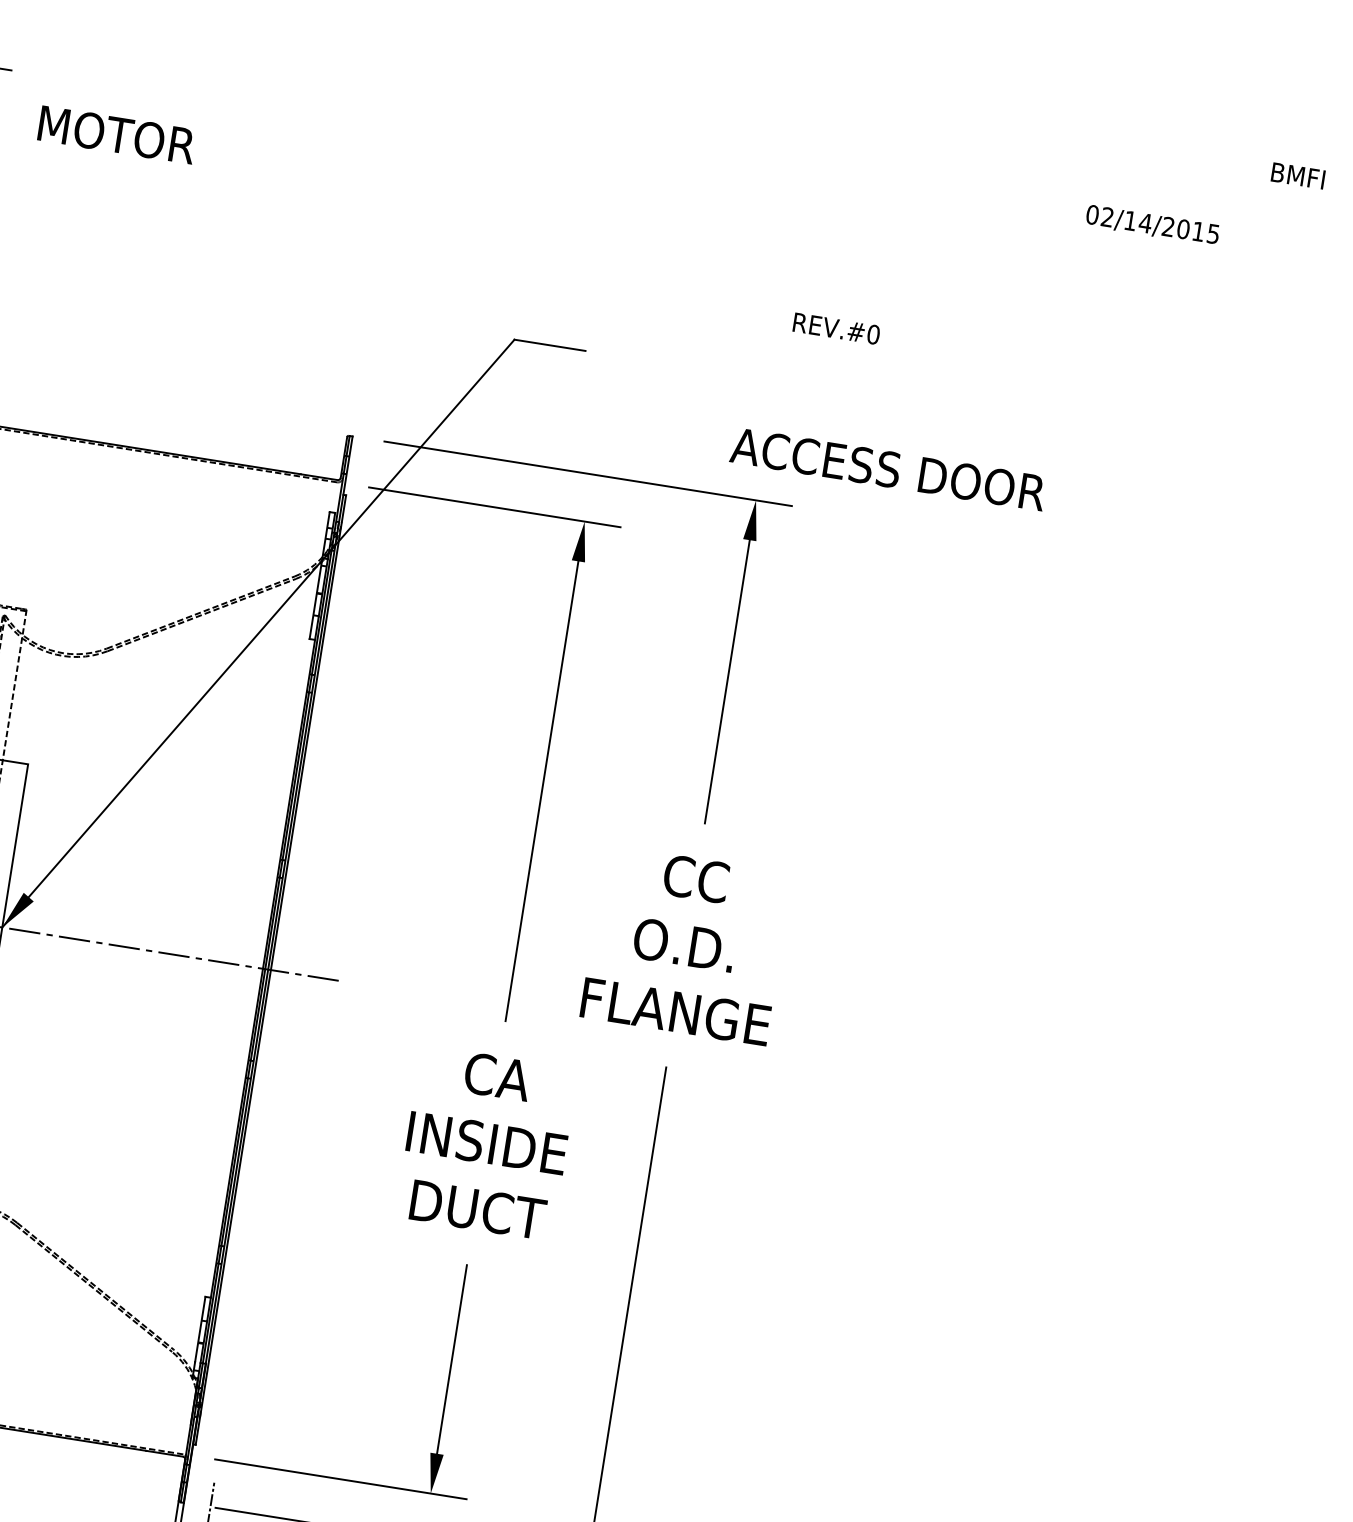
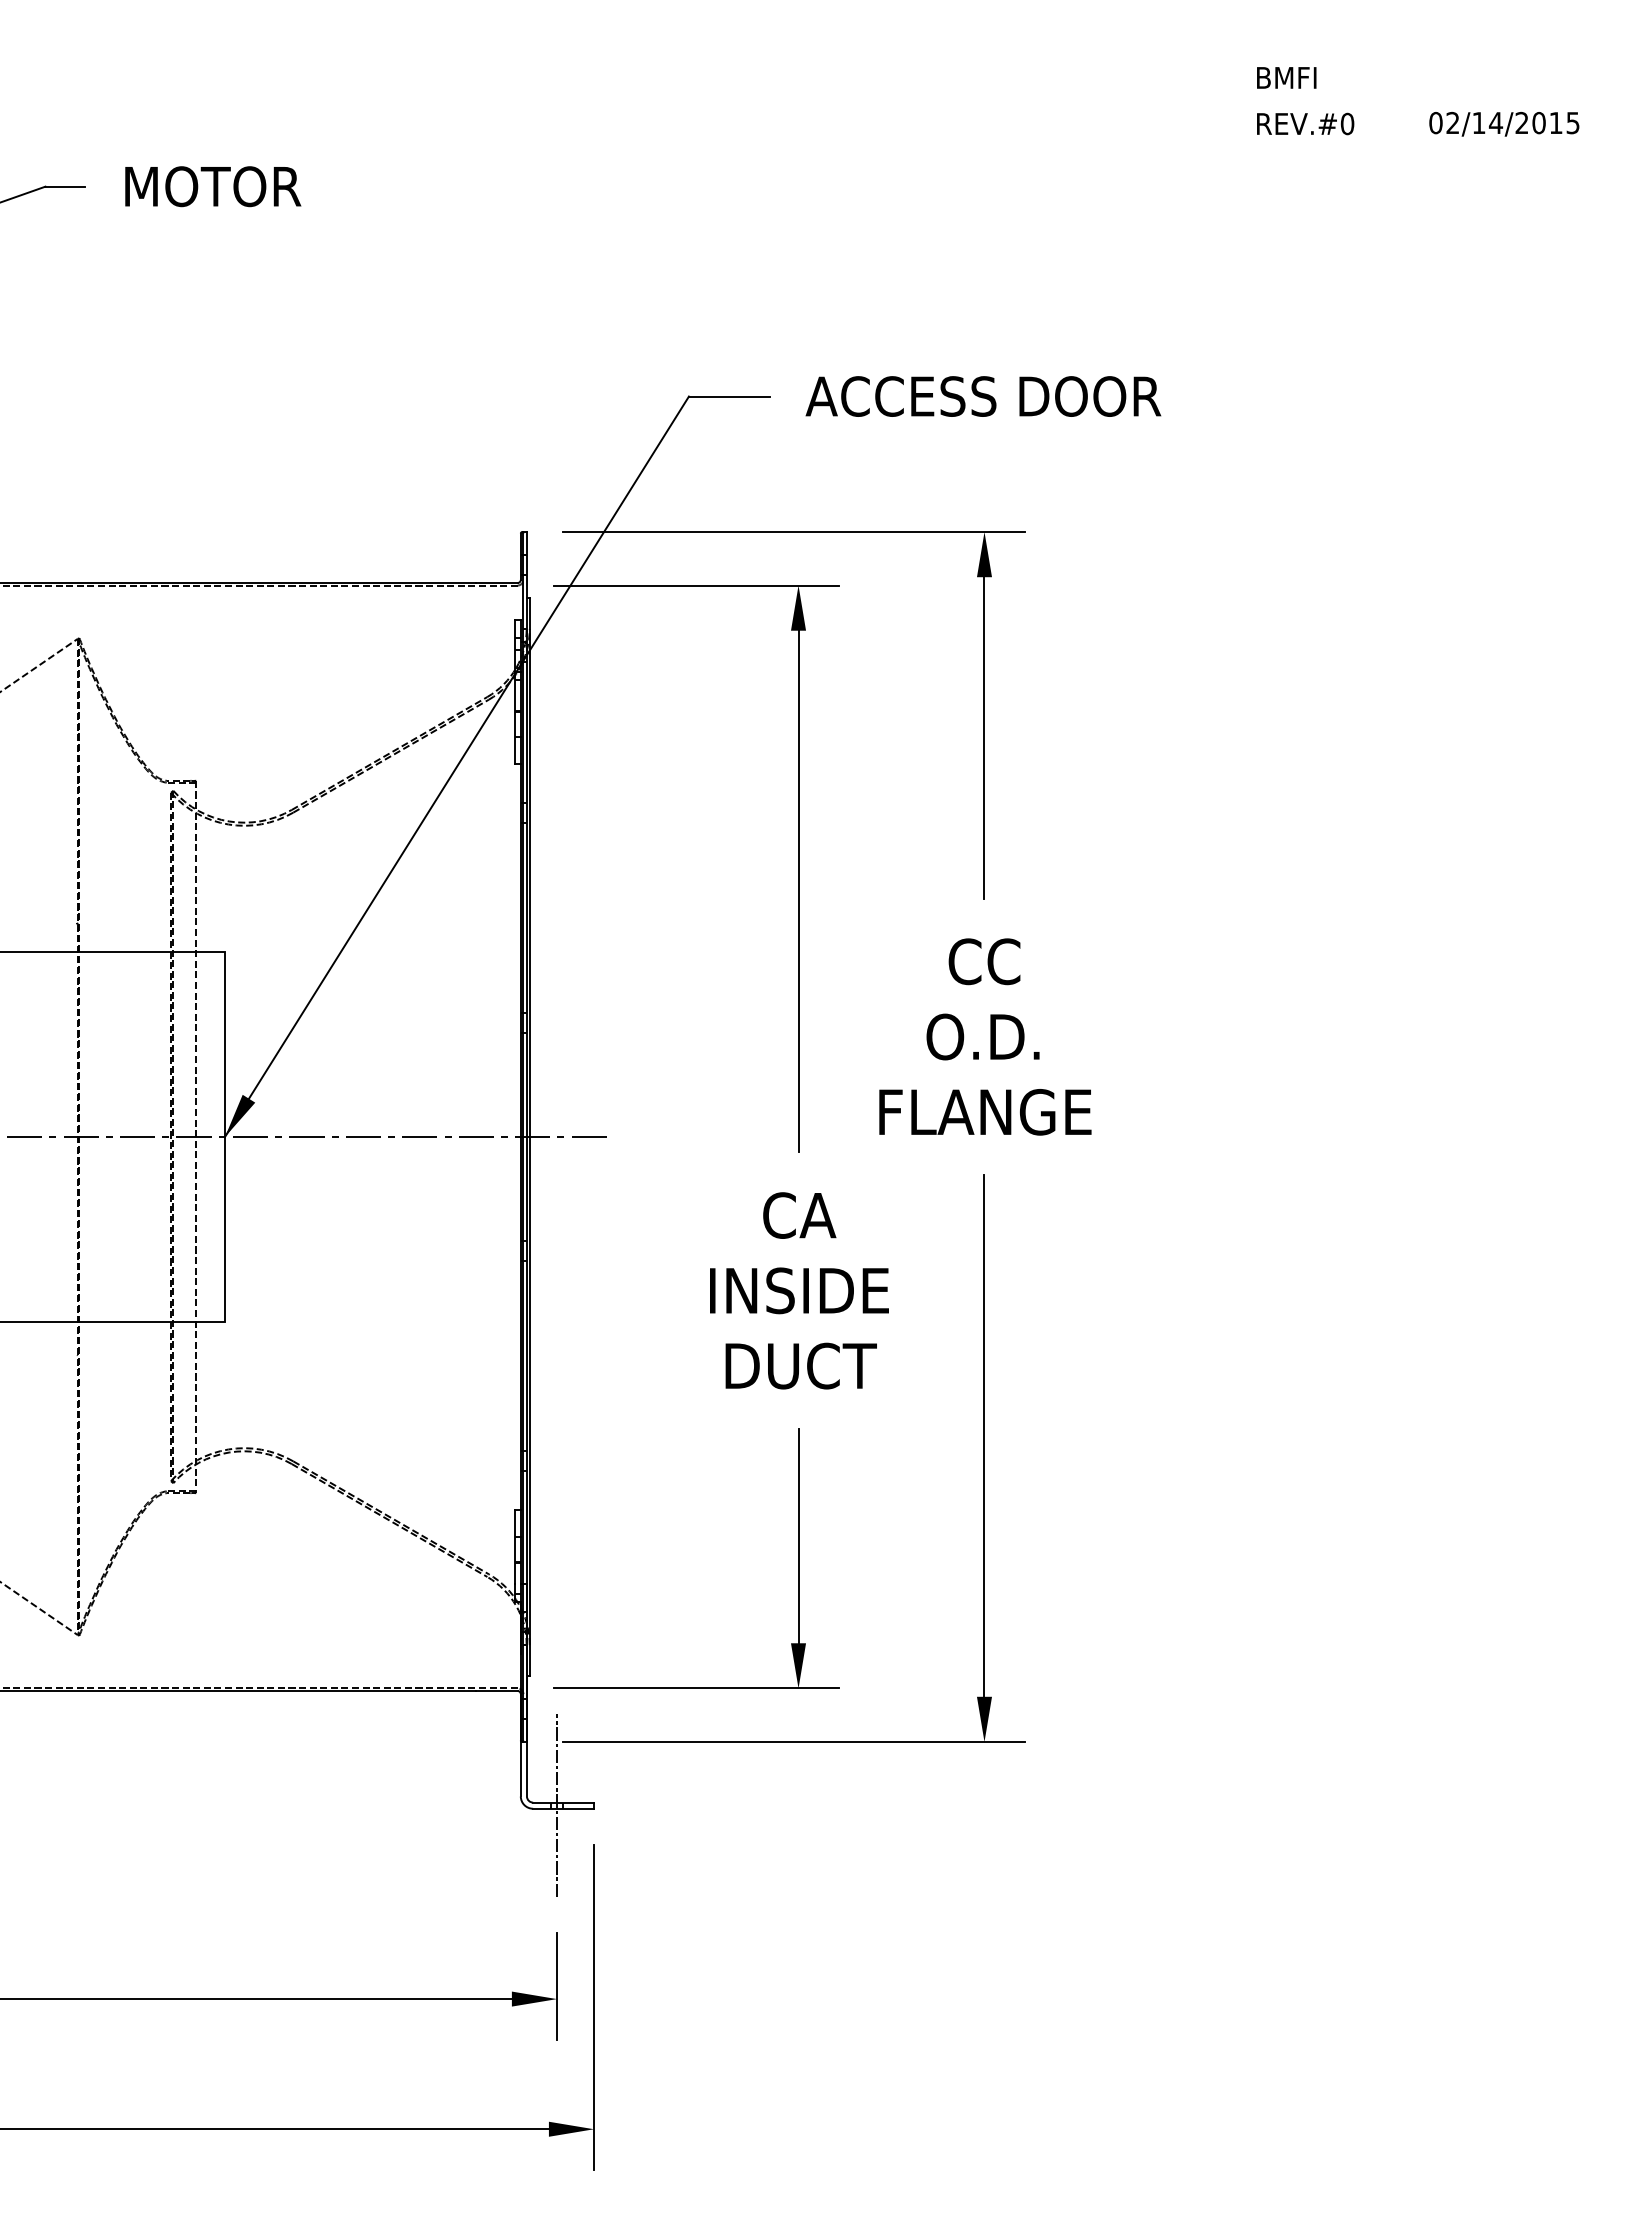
text: (117, 134) -> (213, 186), moved
text: (1298, 175) -> (1286, 77), moved
text: (1152, 225) -> (1504, 124), moved
text: (836, 328) -> (1305, 123), moved
text: (888, 469) -> (983, 396), moved

